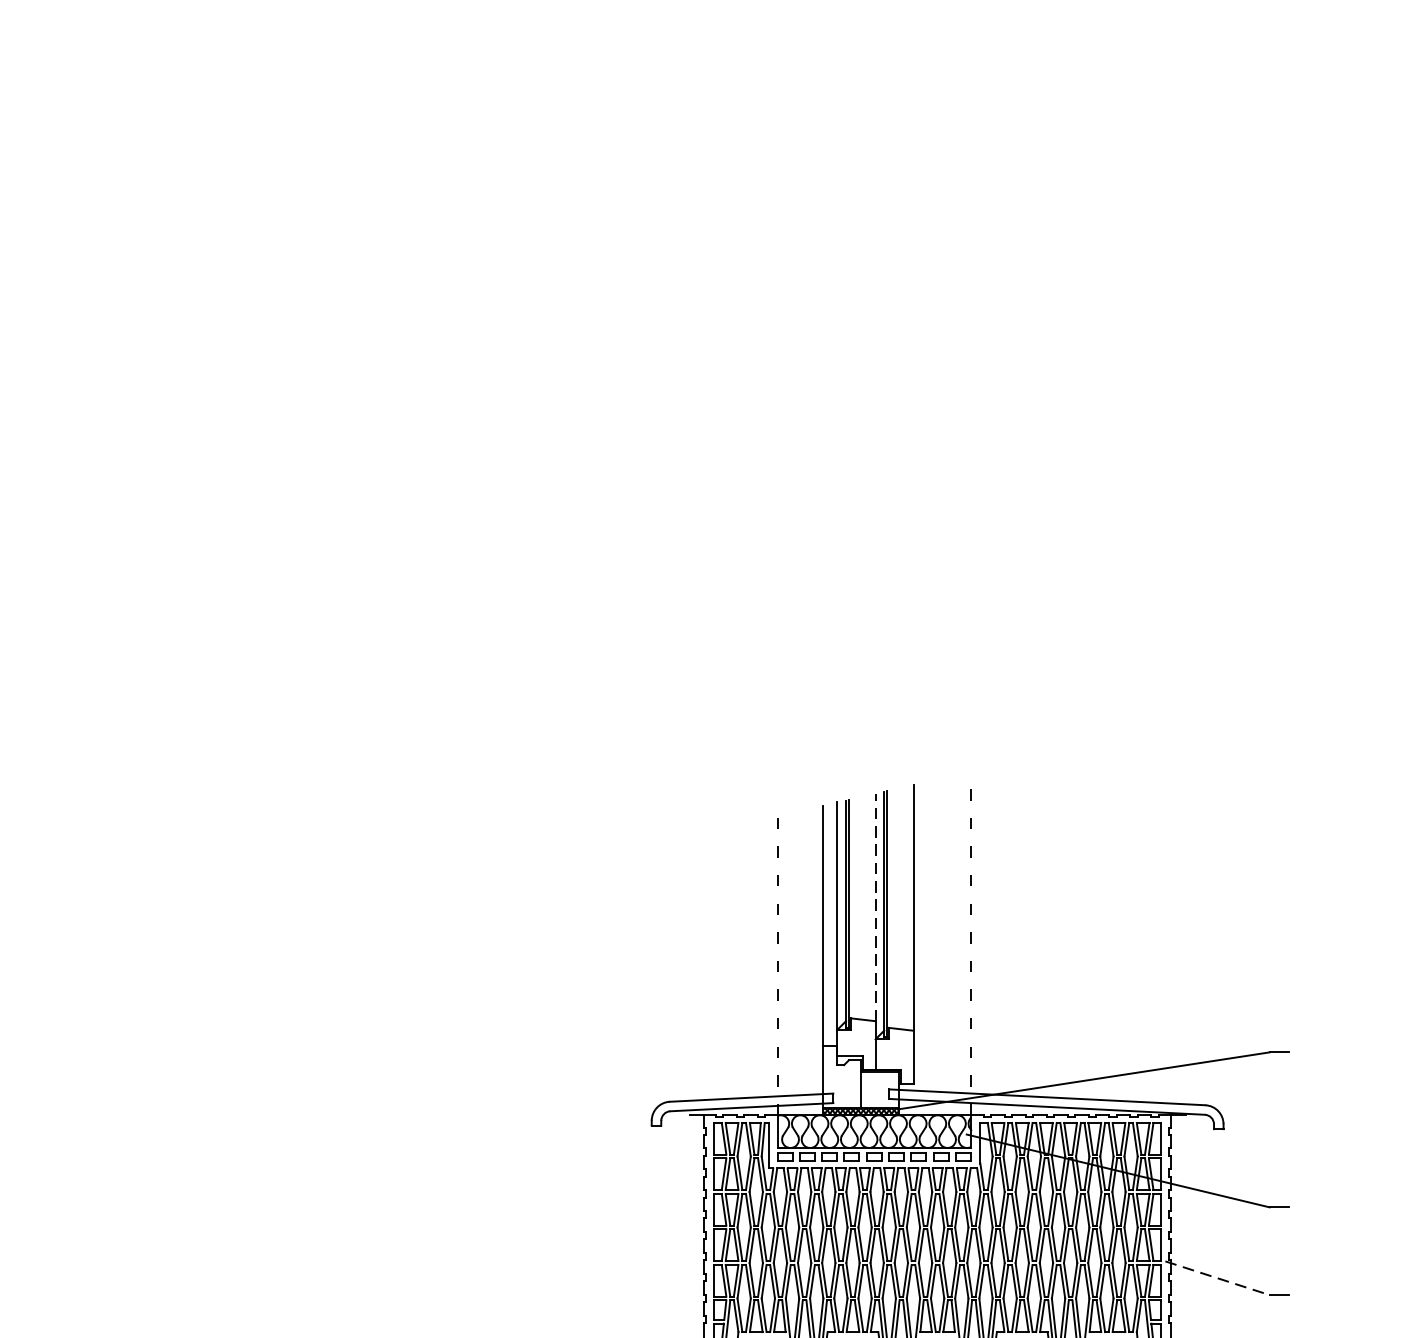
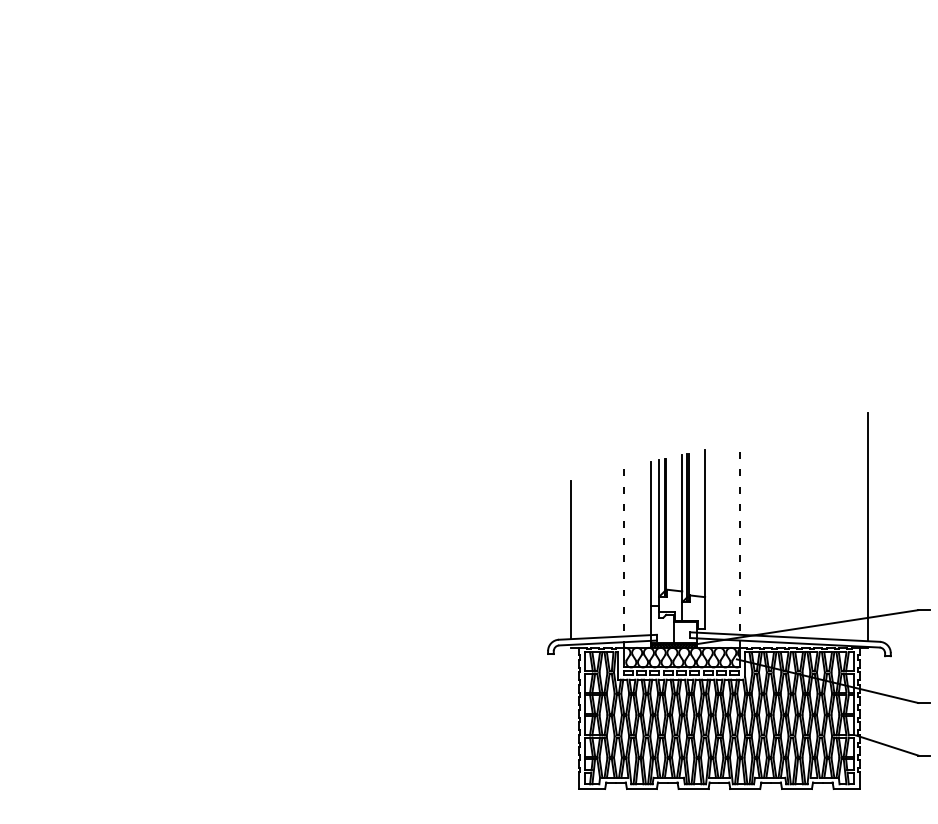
line: (876, 906) -> (682, 522), dashed -> solid
line: (1186, 912) -> (868, 526), added
line: (689, 967) -> (570, 559), added
line: (1218, 1278) -> (887, 745), dashed -> solid

